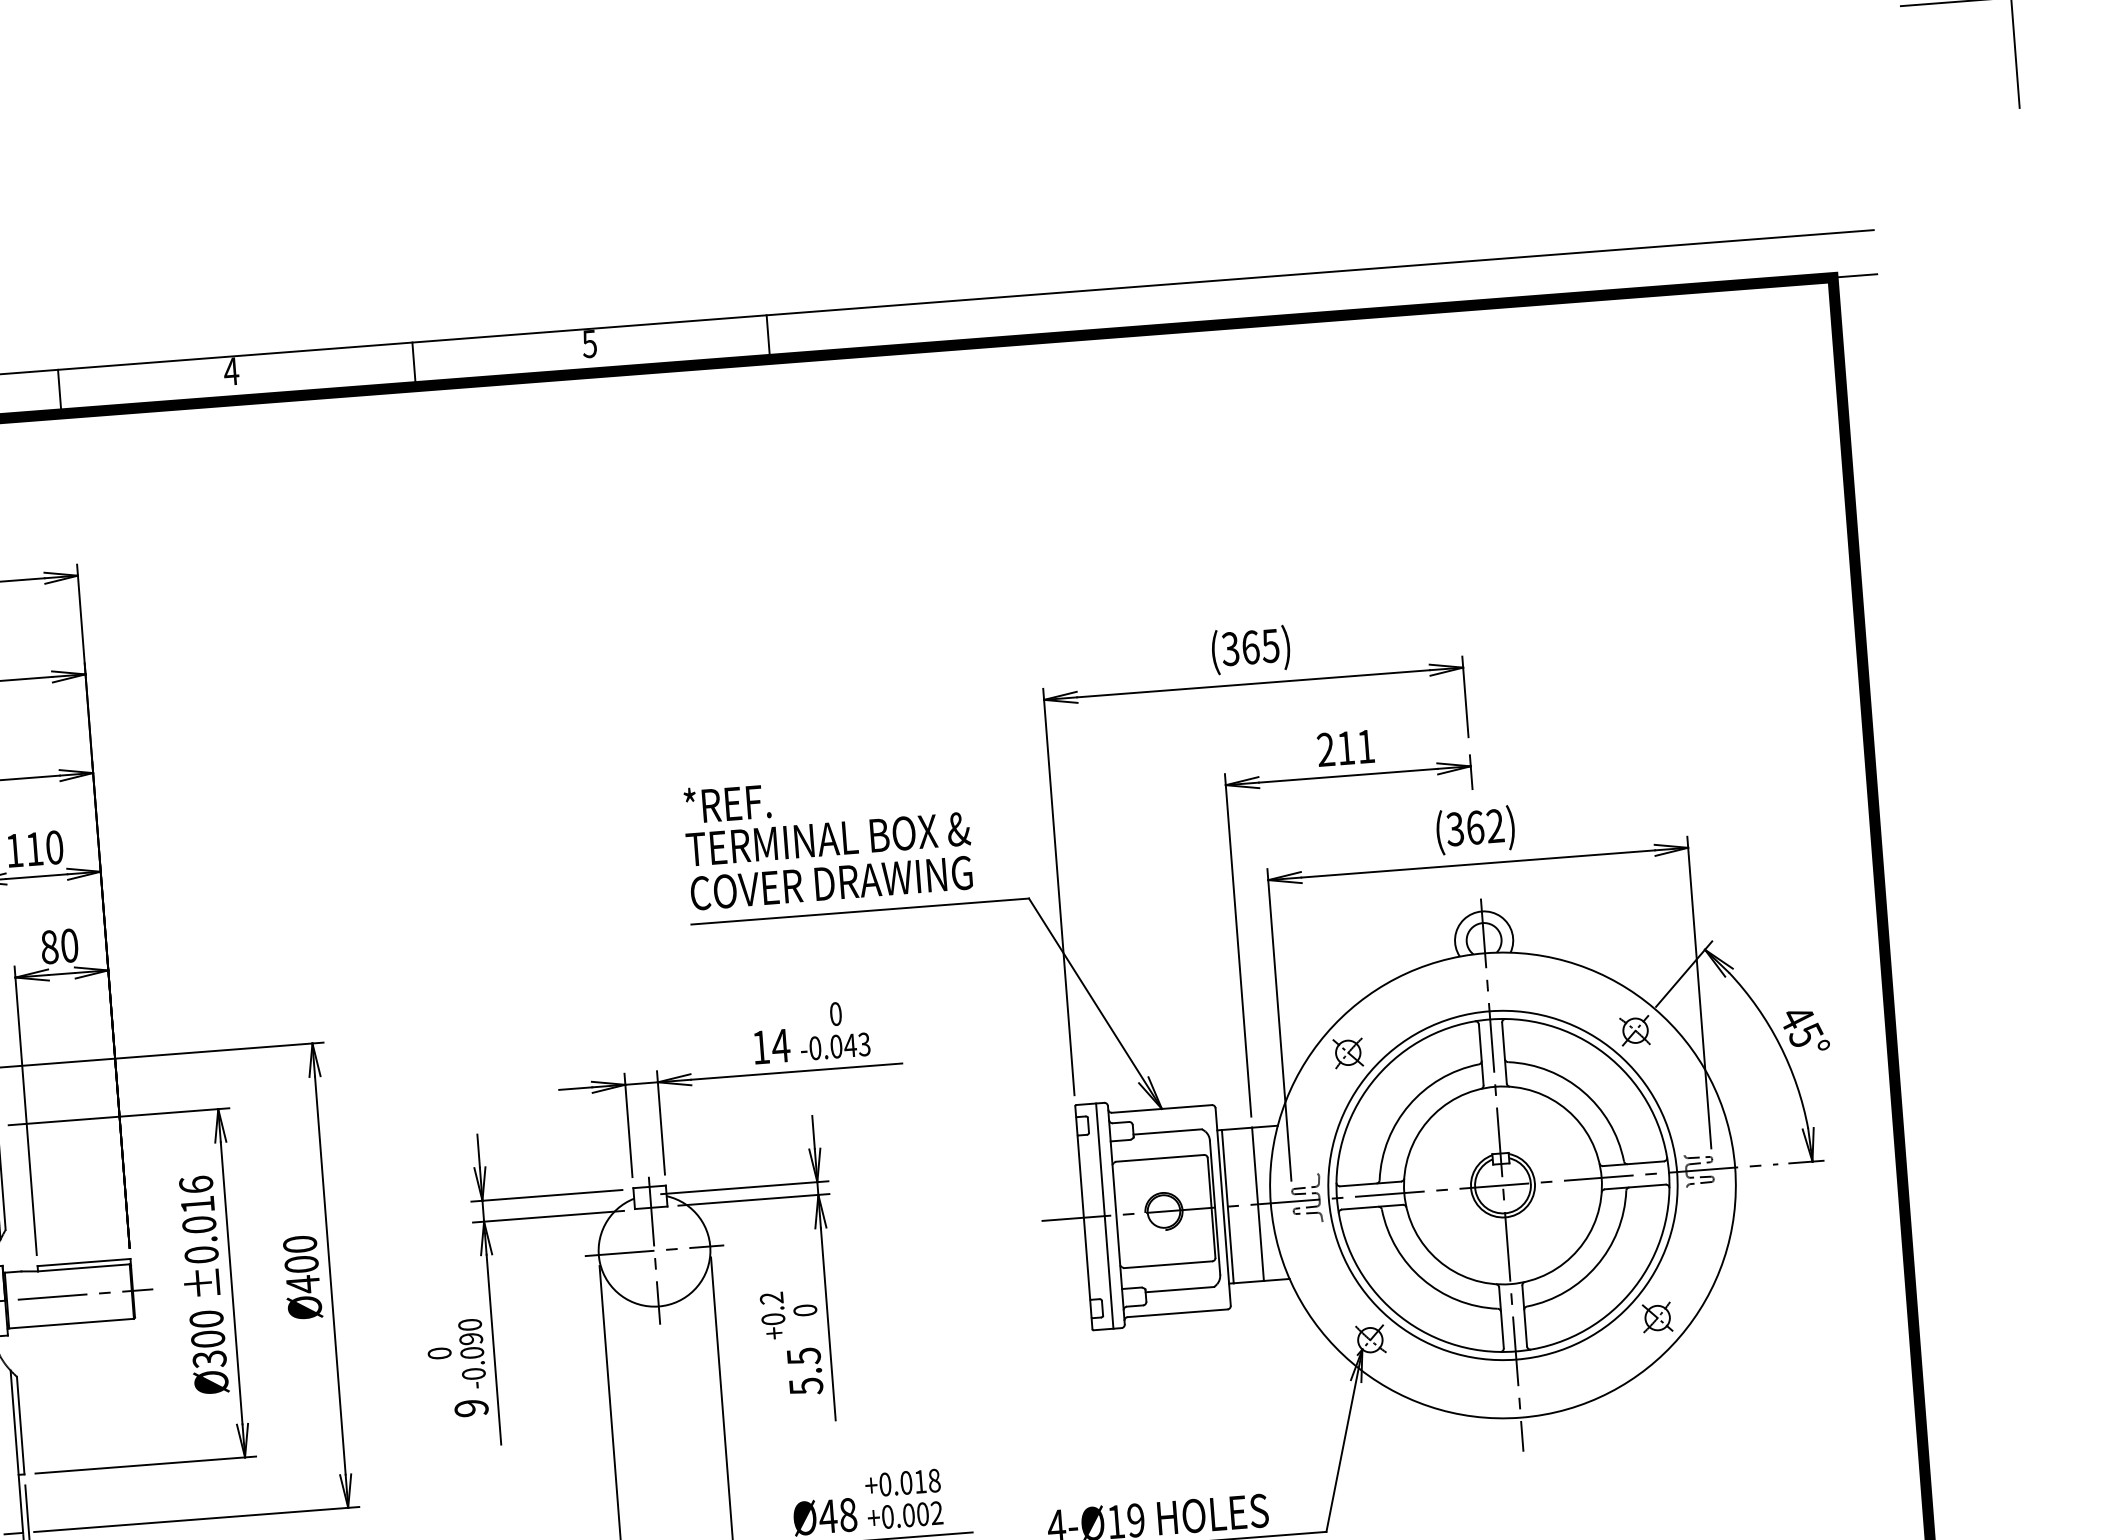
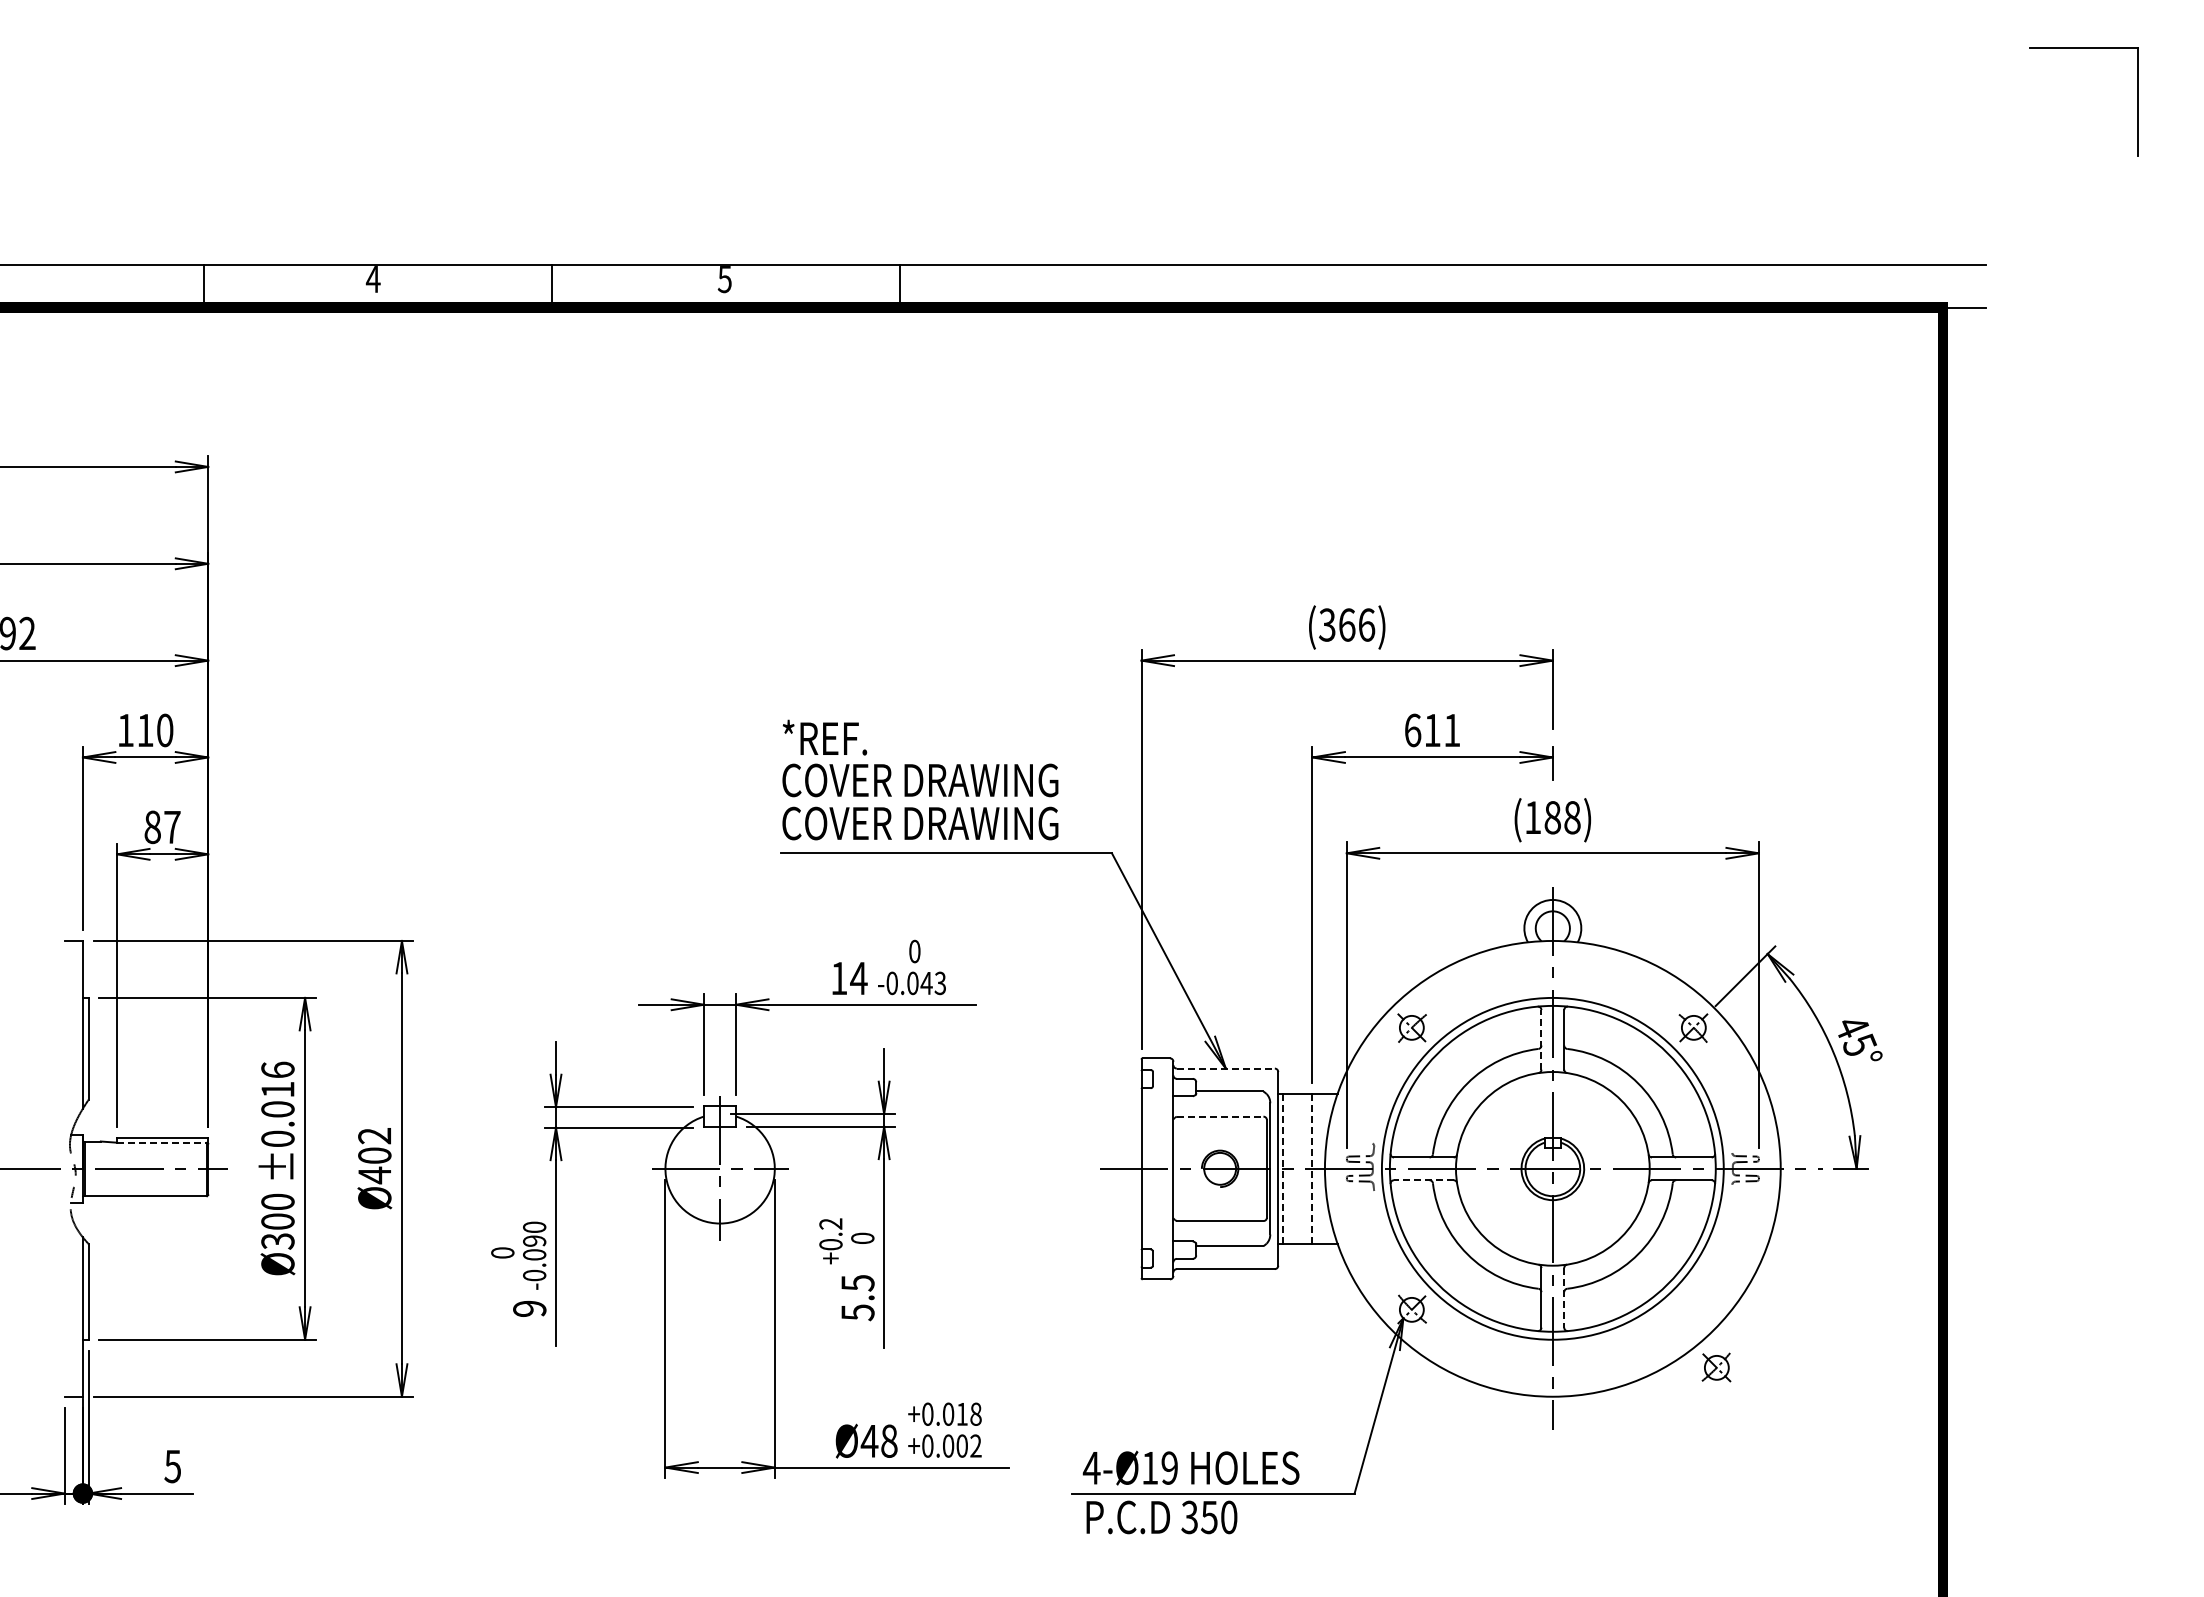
text: (1270, 645) -> (1366, 624), (365) -> (366)
text: (1325, 749) -> (1412, 730), 211 -> 611
text: (1475, 827) -> (1552, 817), (362) -> (188)
text: (828, 839) -> (920, 780), TERMINAL BOX & -> COVER DRAWING
text: (69, 945) -> (172, 827), 80 -> 87
line: (1481, 1054) -> (1541, 1039), solid -> dashed
line: (1161, 1108) -> (1225, 1068), solid -> dashed
line: (1160, 1158) -> (1220, 1116), solid -> dashed
line: (1258, 1204) -> (1312, 1169), solid -> dashed
line: (1227, 1207) -> (1282, 1169), solid -> dashed
line: (1372, 1207) -> (1423, 1180), solid -> dashed
line: (1105, 1215) -> (1162, 1168), removed
text: (299, 1244) -> (374, 1136), Ø400 -> Ø402
line: (84, 1267) -> (162, 1142), solid -> dashed
line: (1524, 1315) -> (1564, 1297), solid -> dashed
part: (1657, 1317) -> (1716, 1367), moved

